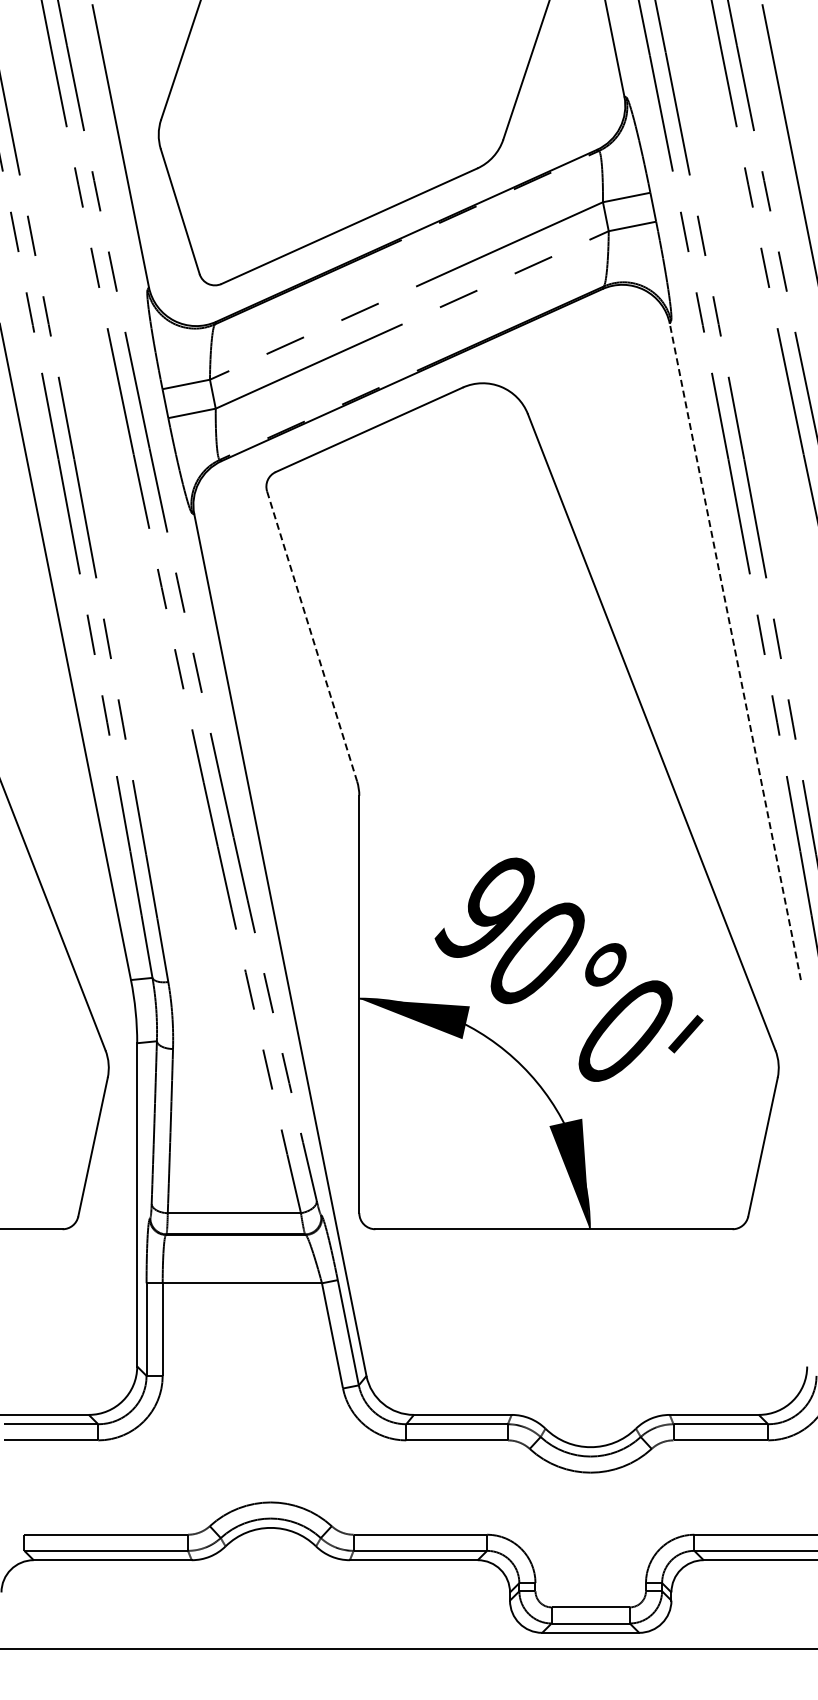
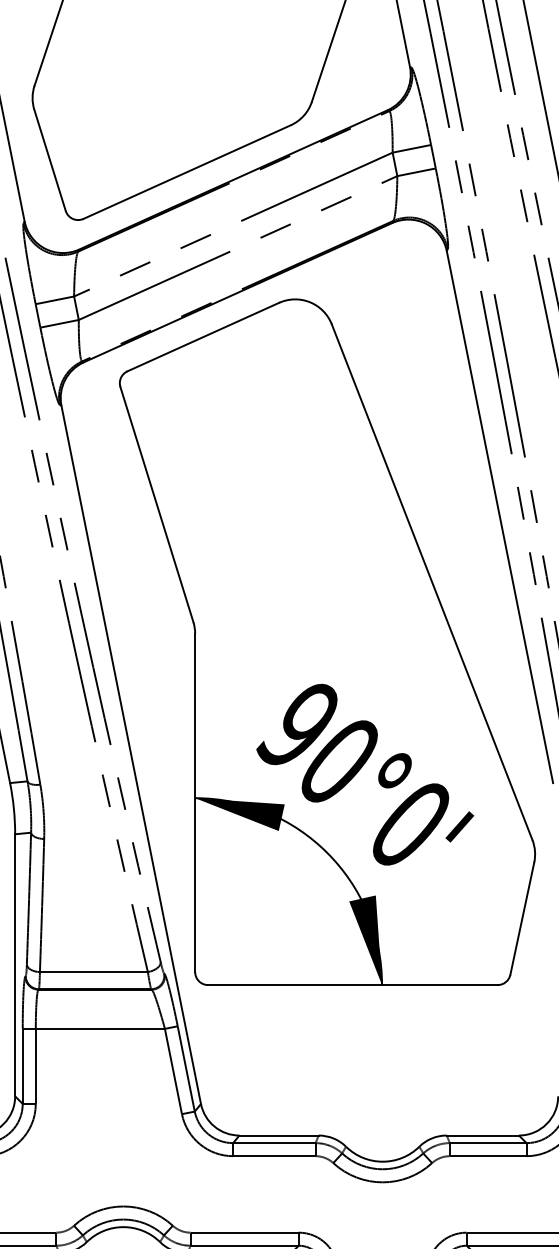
line: (312, 636) -> (157, 504), dashed -> solid
line: (735, 651) -> (500, 516), dashed -> solid

